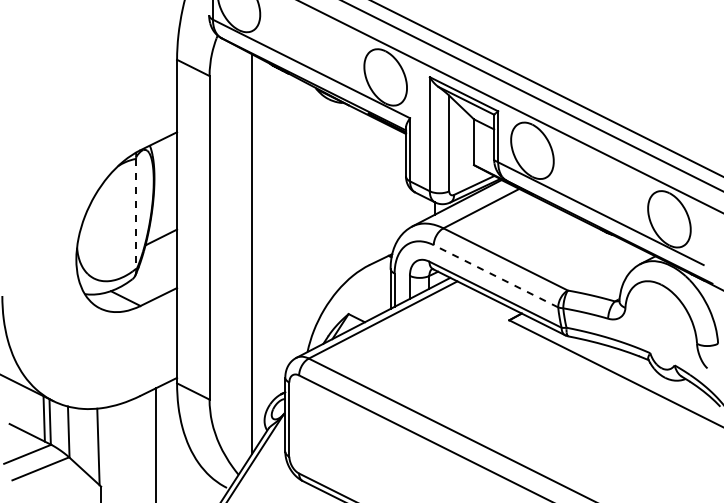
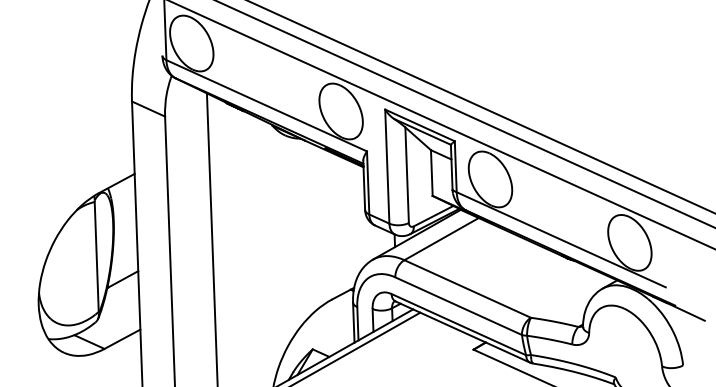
line: (136, 213) -> (97, 256), dashed -> solid
line: (496, 276) -> (459, 306), dashed -> solid

